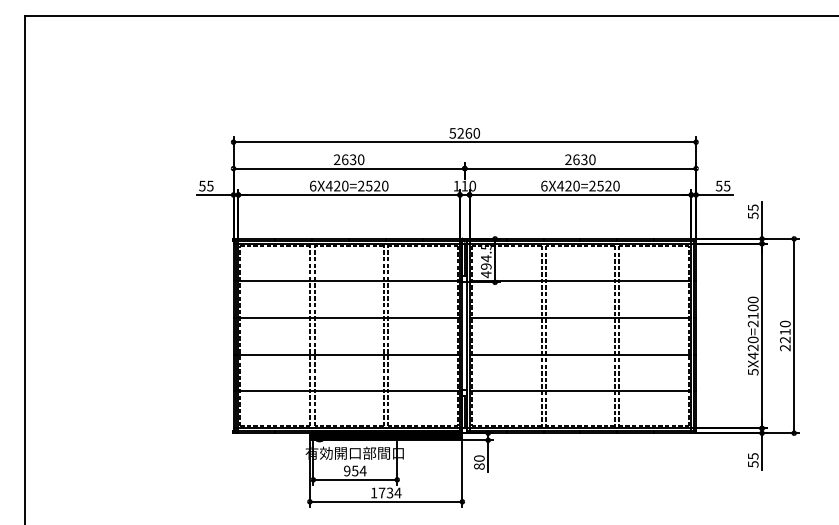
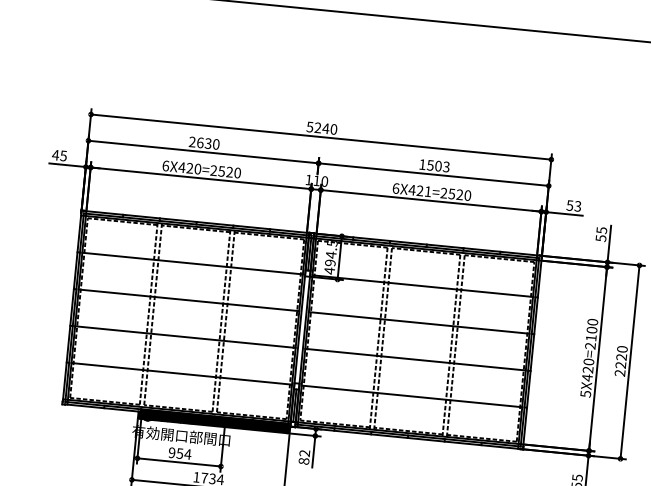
text: (468, 133) -> (325, 128), 5260 -> 5240
text: (580, 159) -> (434, 165), 2630 -> 1503
text: (201, 185) -> (54, 154), 55 -> 45
text: (576, 185) -> (428, 191), 6X420=2520 -> 6X421=2520
text: (727, 185) -> (578, 205), 55 -> 53
text: (785, 331) -> (621, 356), 2210 -> 2220
text: (479, 458) -> (304, 453), 80 -> 82

